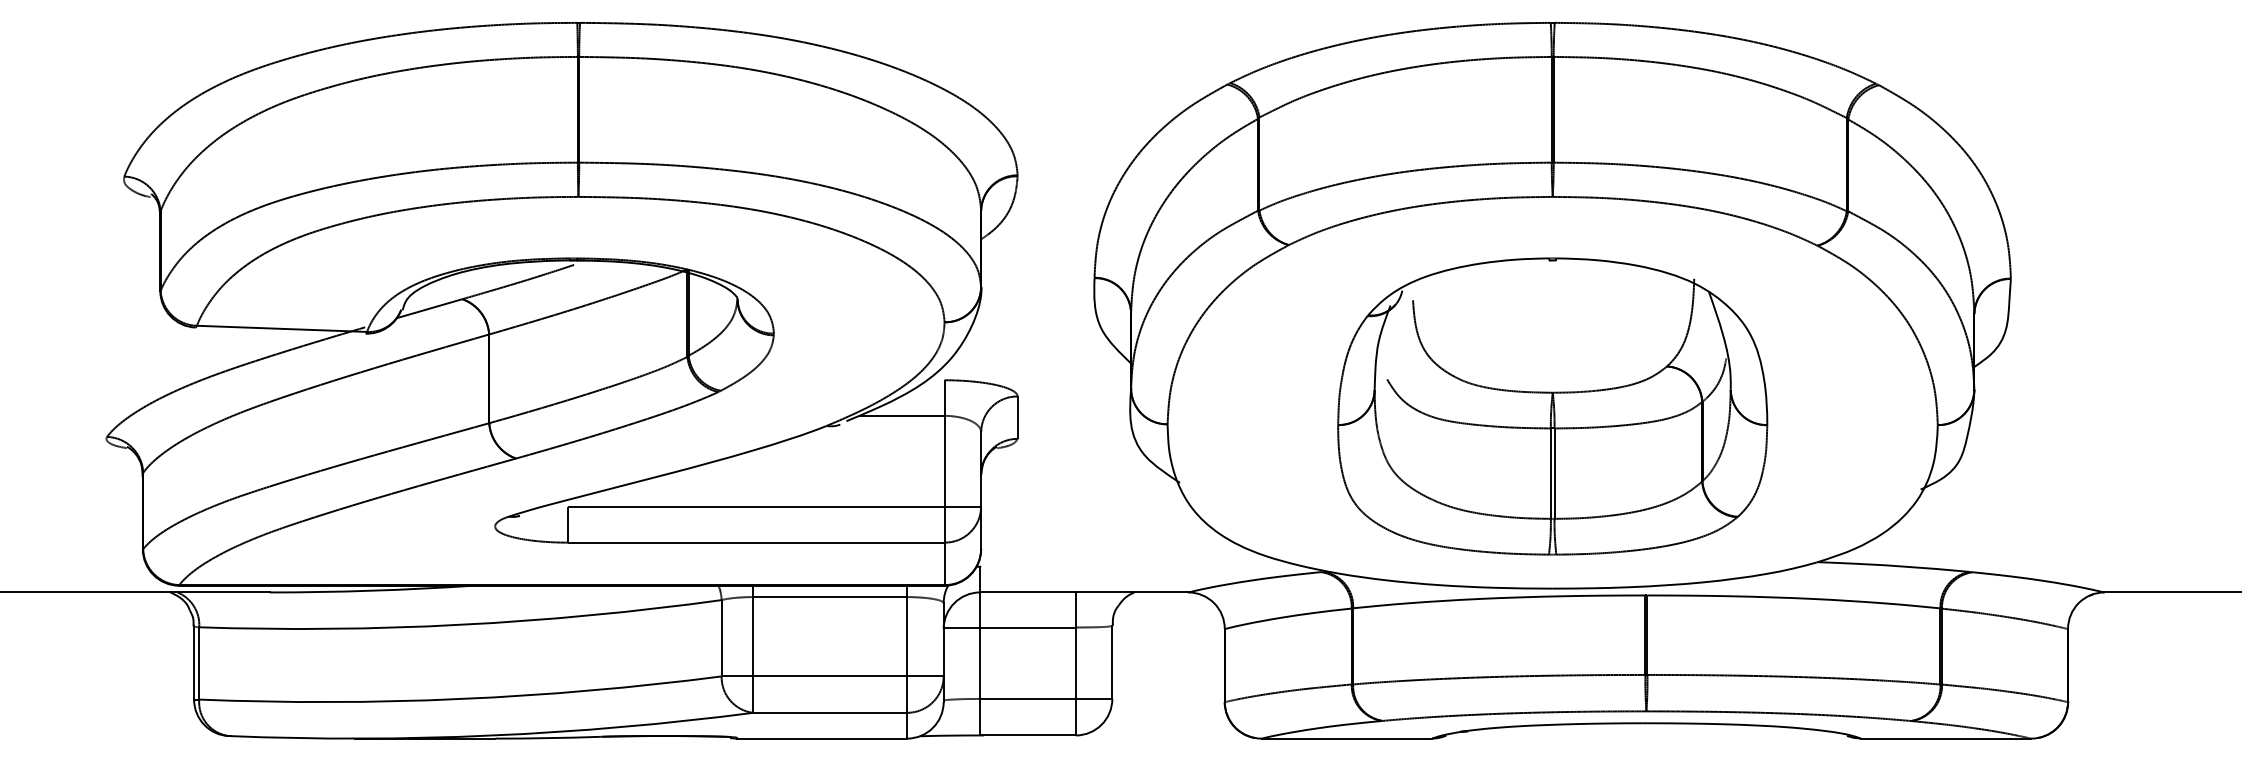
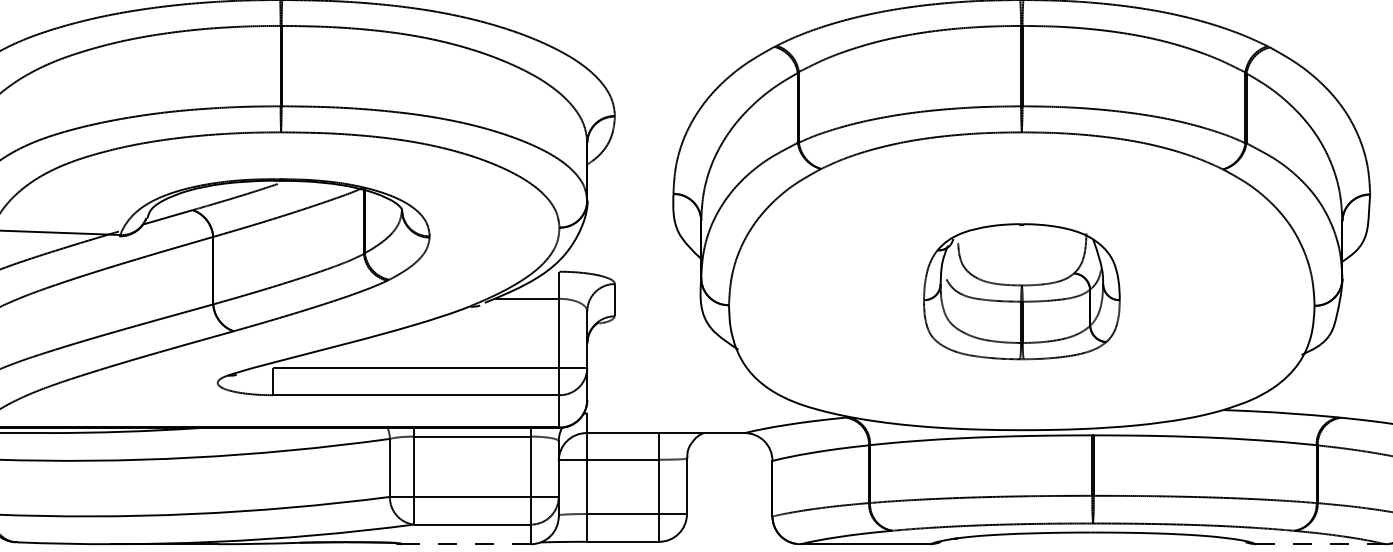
part: (1552, 406) -> (1021, 291), size x0.6
line: (822, 738) -> (466, 544), solid -> dashed
line: (1946, 738) -> (1321, 544), solid -> dashed

